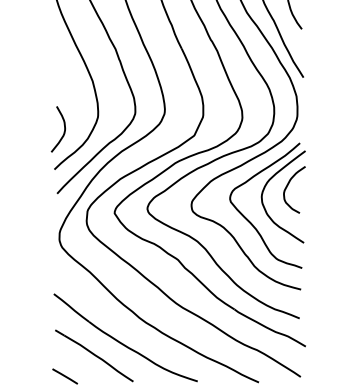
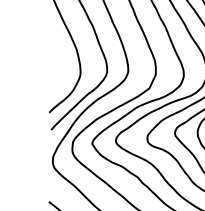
curve: (63, 131) -> (55, 85), removed

